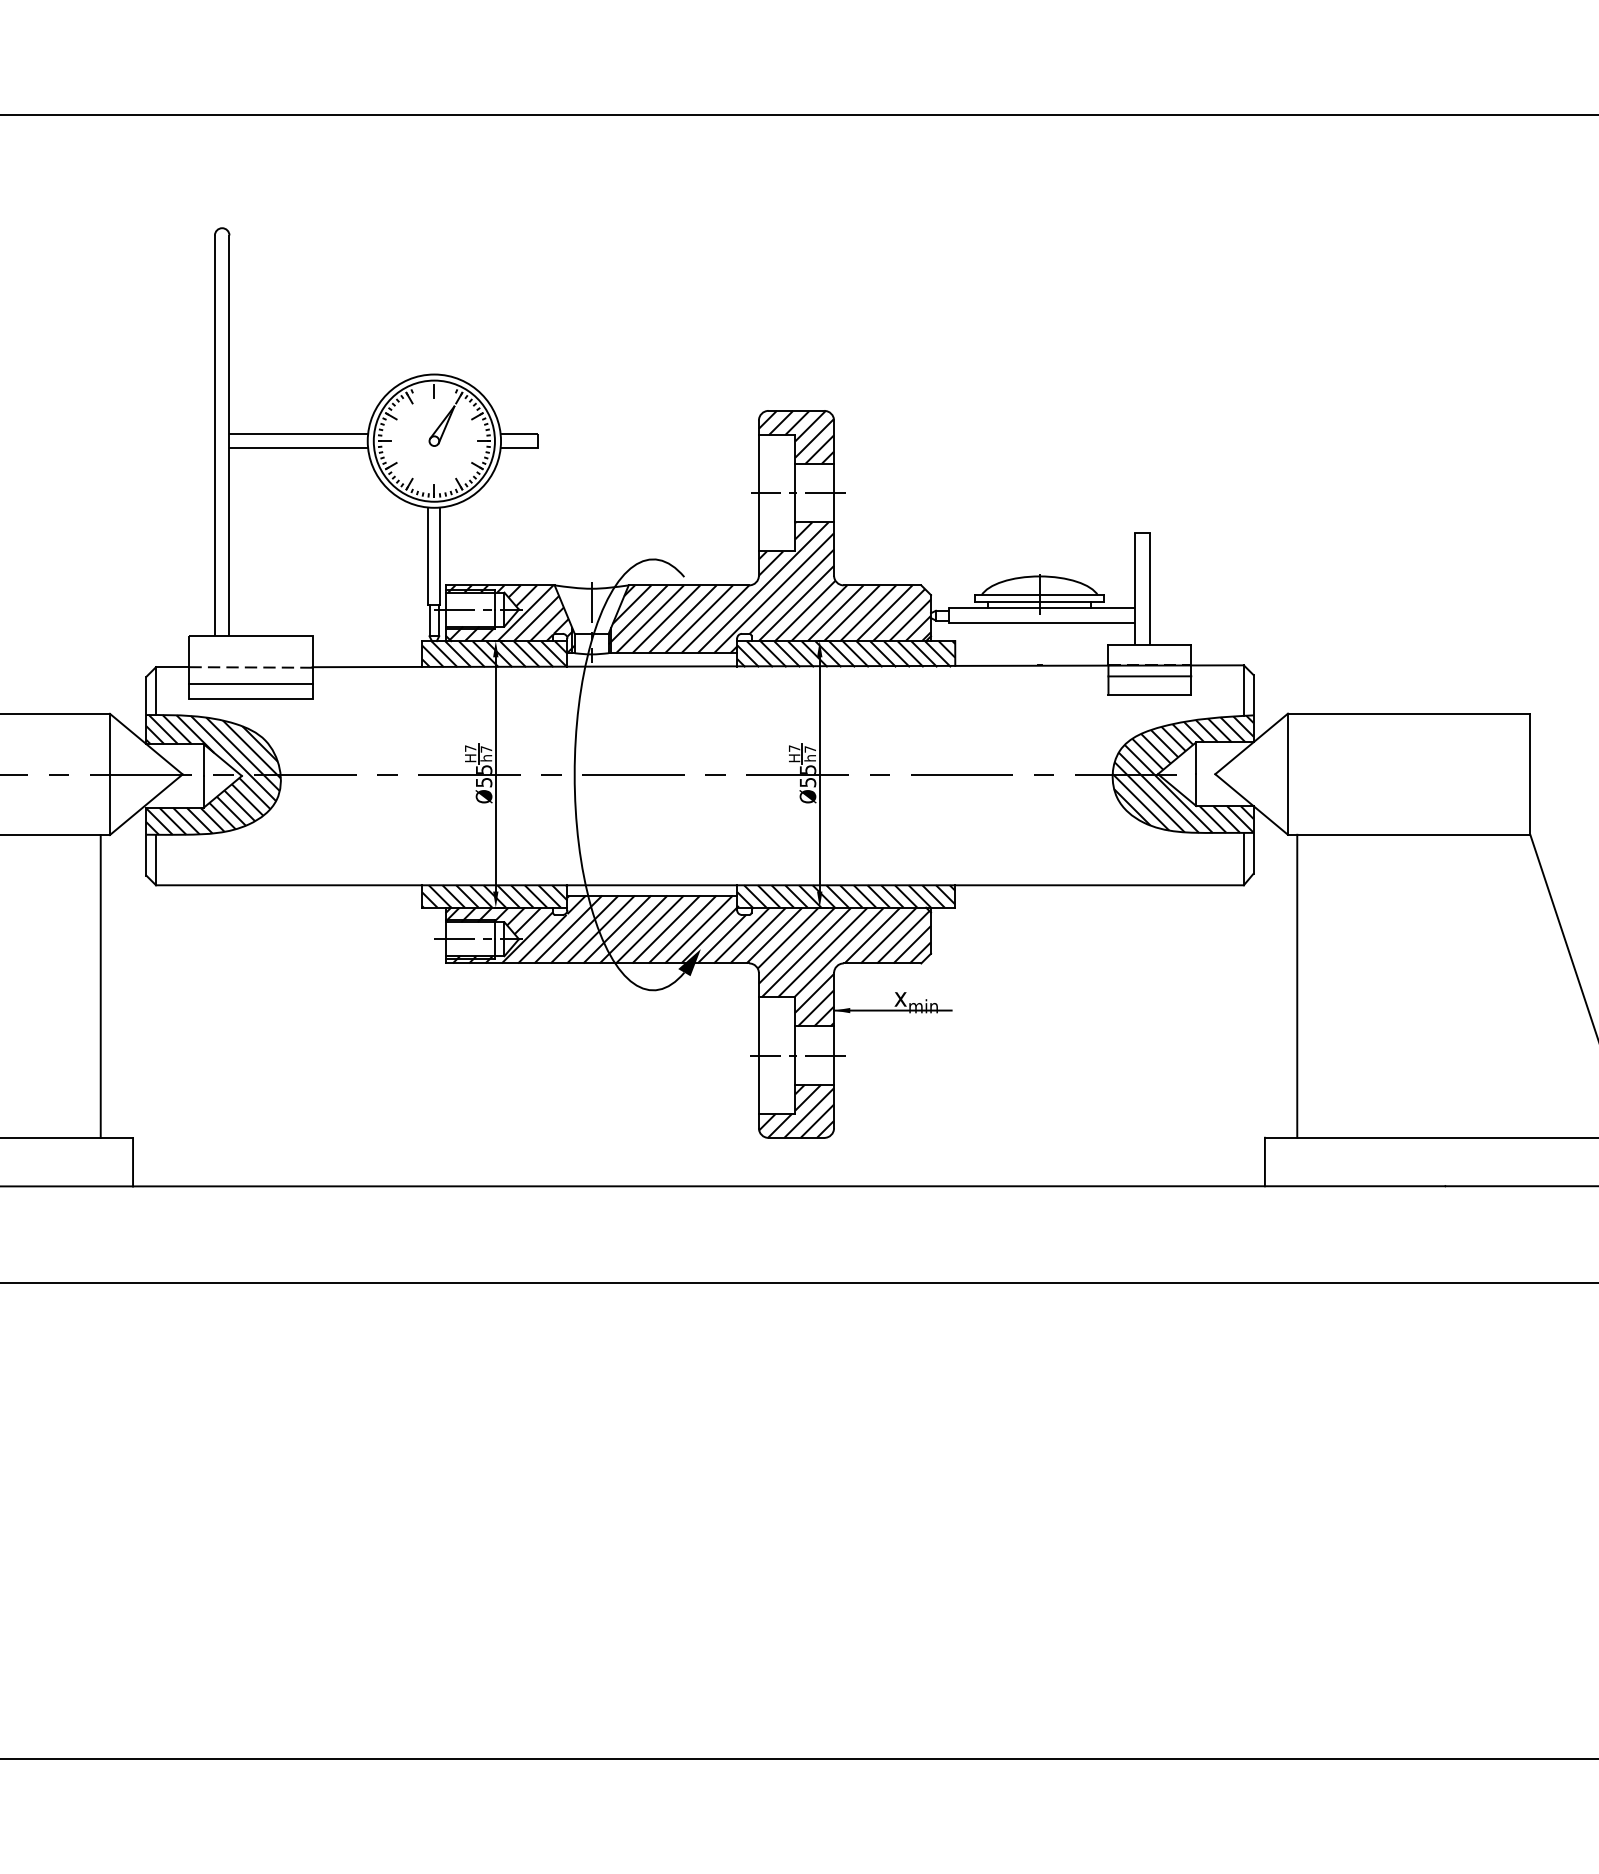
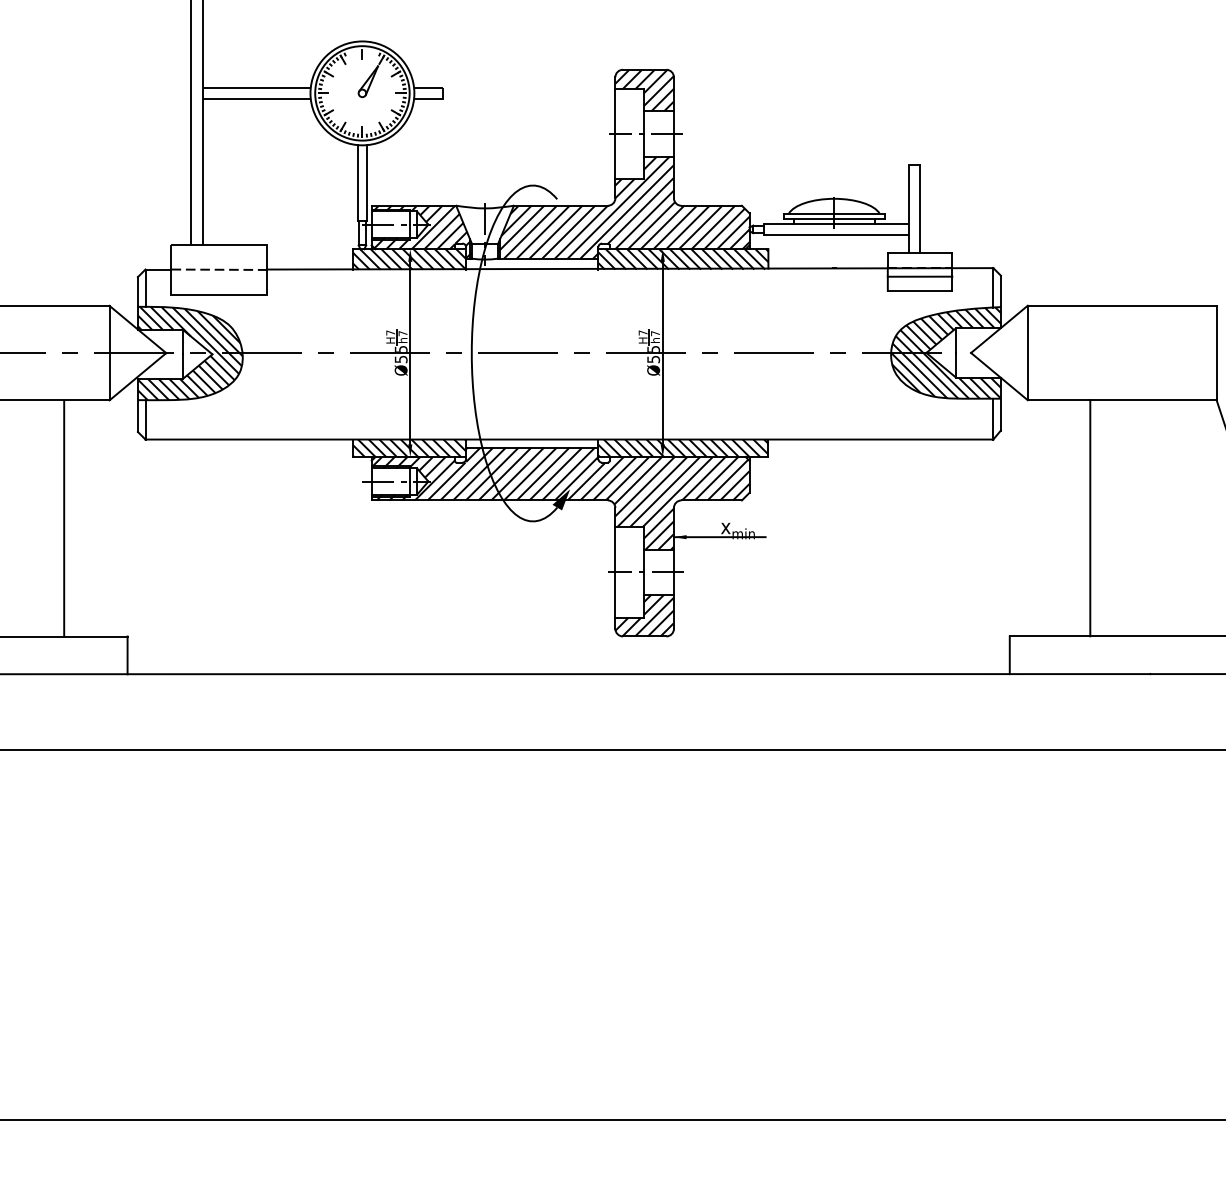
line: (250, 684) -> (219, 283), removed
line: (1297, 985) -> (1090, 517), moved
line: (100, 986) -> (64, 518), moved

